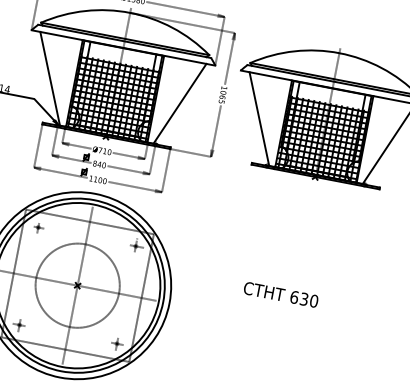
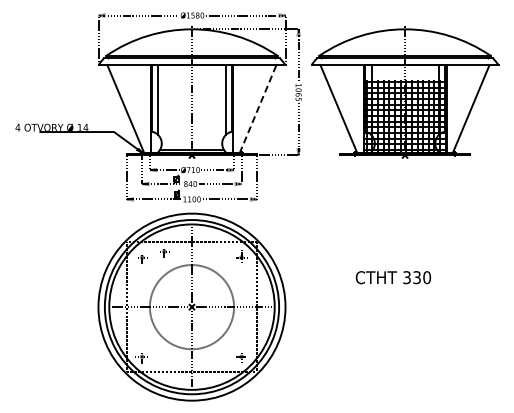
hatch: (113, 98) -> (191, 116), removed
line: (180, 104) -> (258, 109), solid -> dashed
part: (60, 227) -> (164, 253), added
text: (294, 297) -> (407, 277), 630 -> 330

